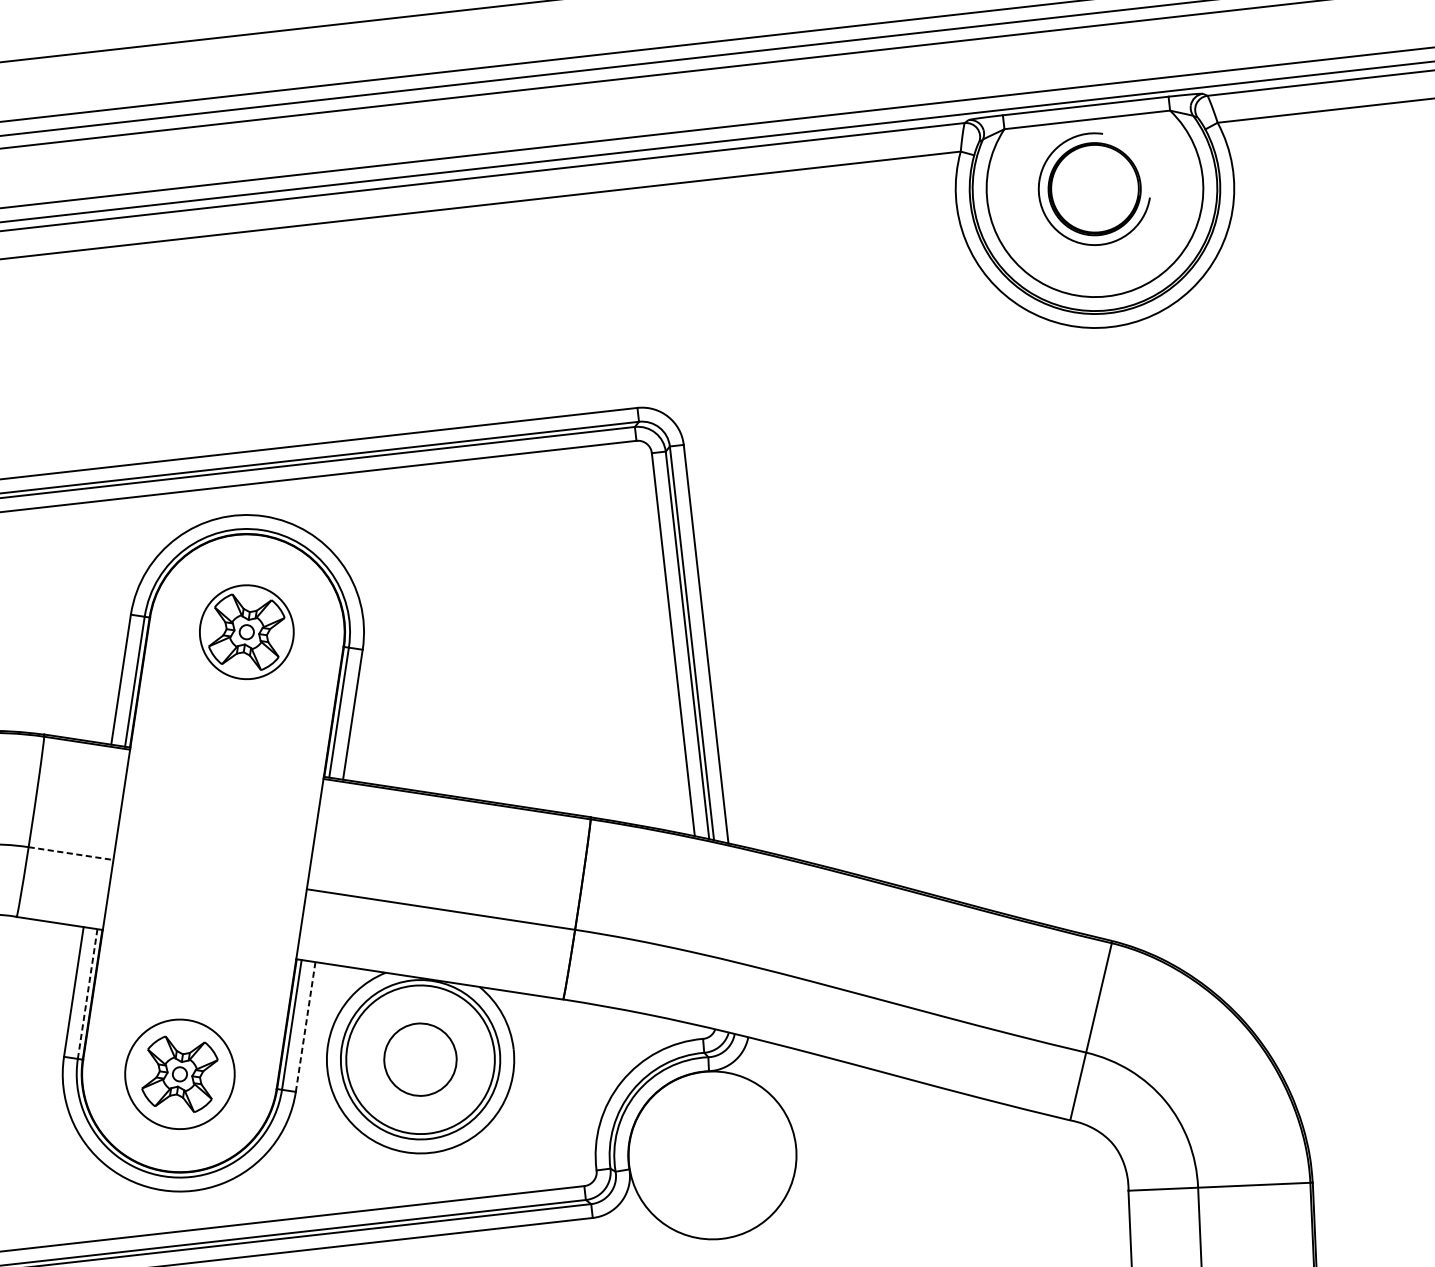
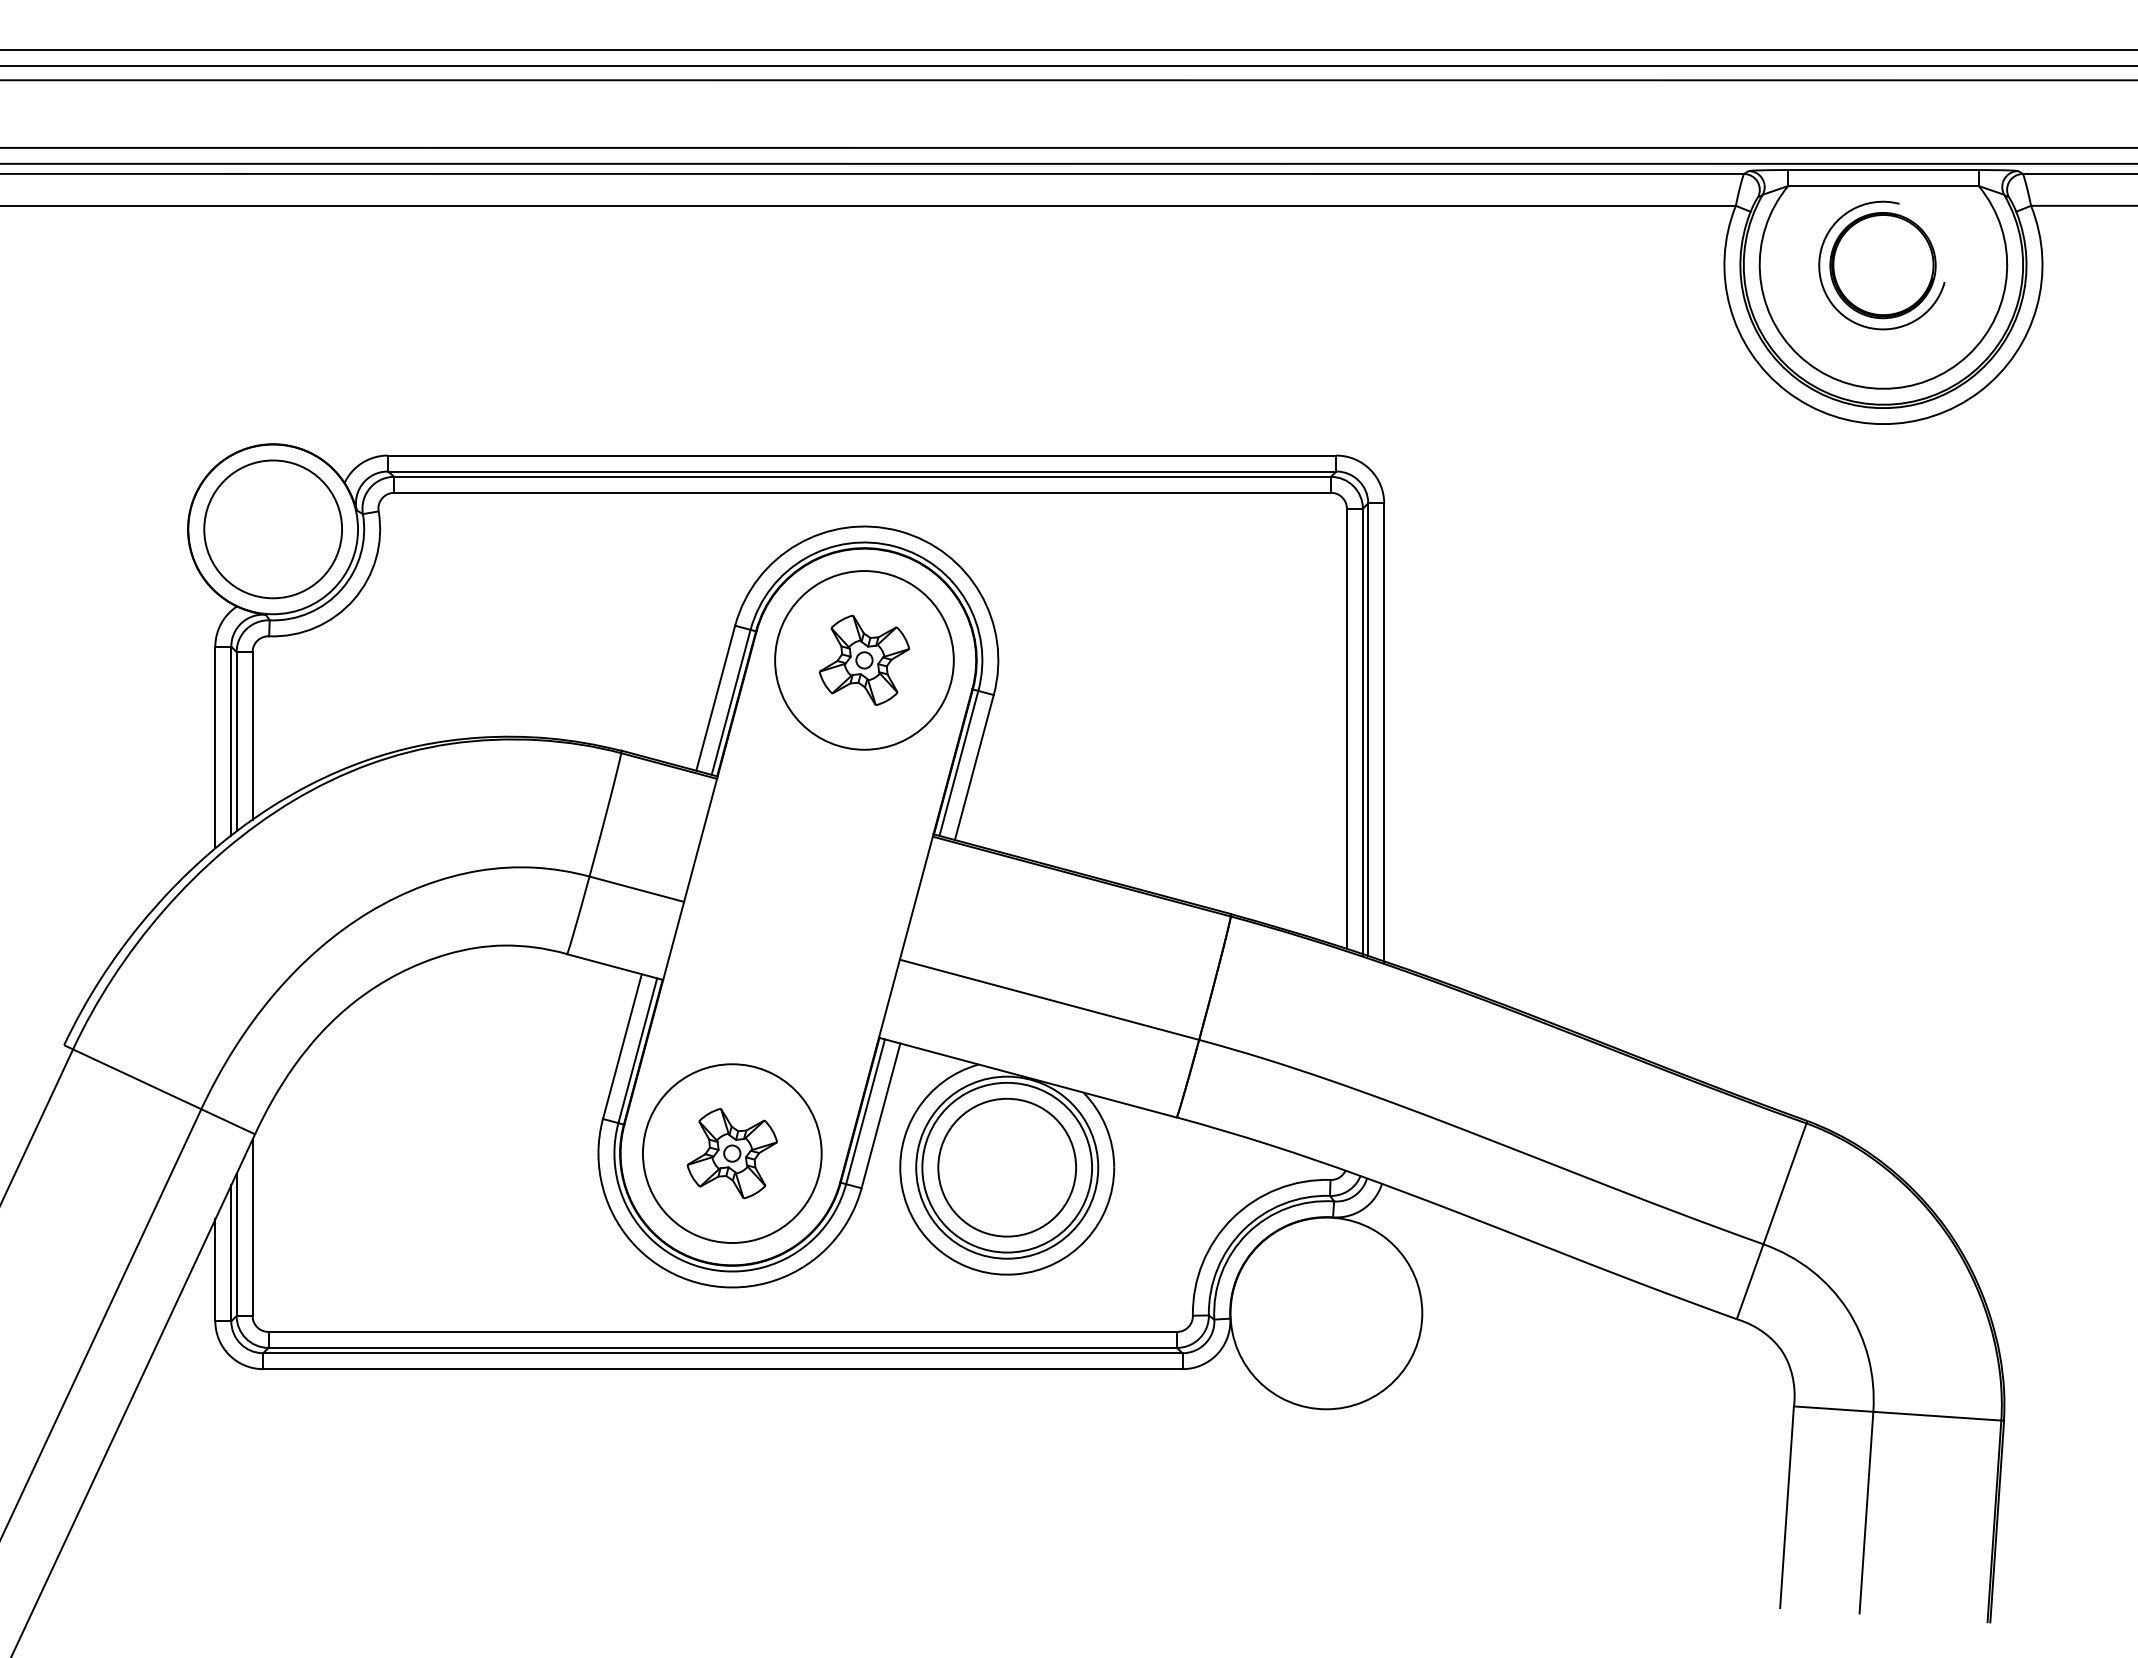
circle: (246, 632) -> (864, 660), size x1.67
line: (70, 853) -> (636, 889), dashed -> solid
line: (87, 993) -> (637, 1050), dashed -> solid
line: (305, 1026) -> (880, 1115), dashed -> solid
circle: (419, 1059) -> (1006, 1167), size x1.67
circle: (179, 1074) -> (731, 1153), size x1.43

